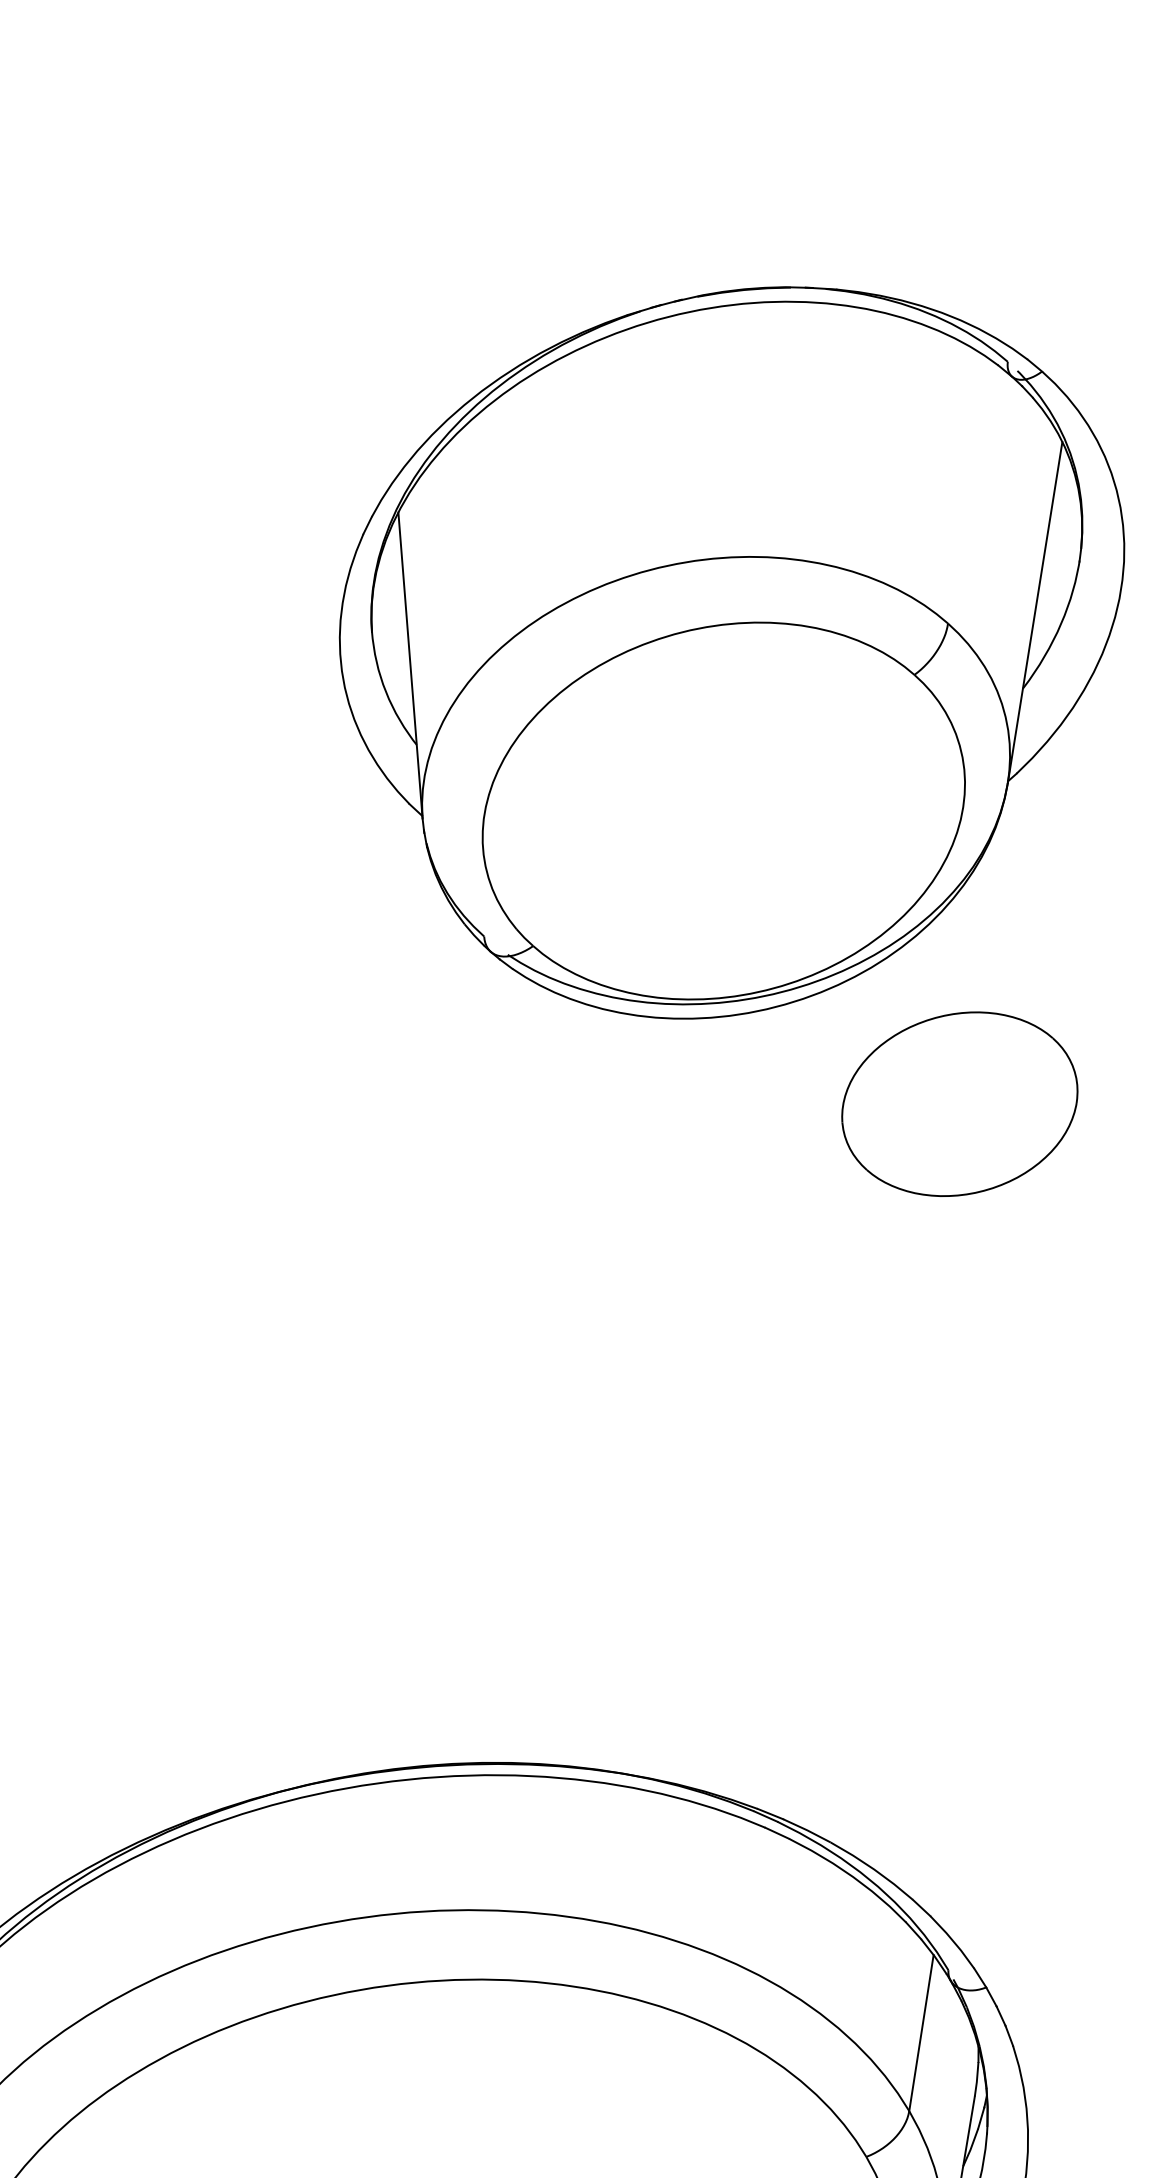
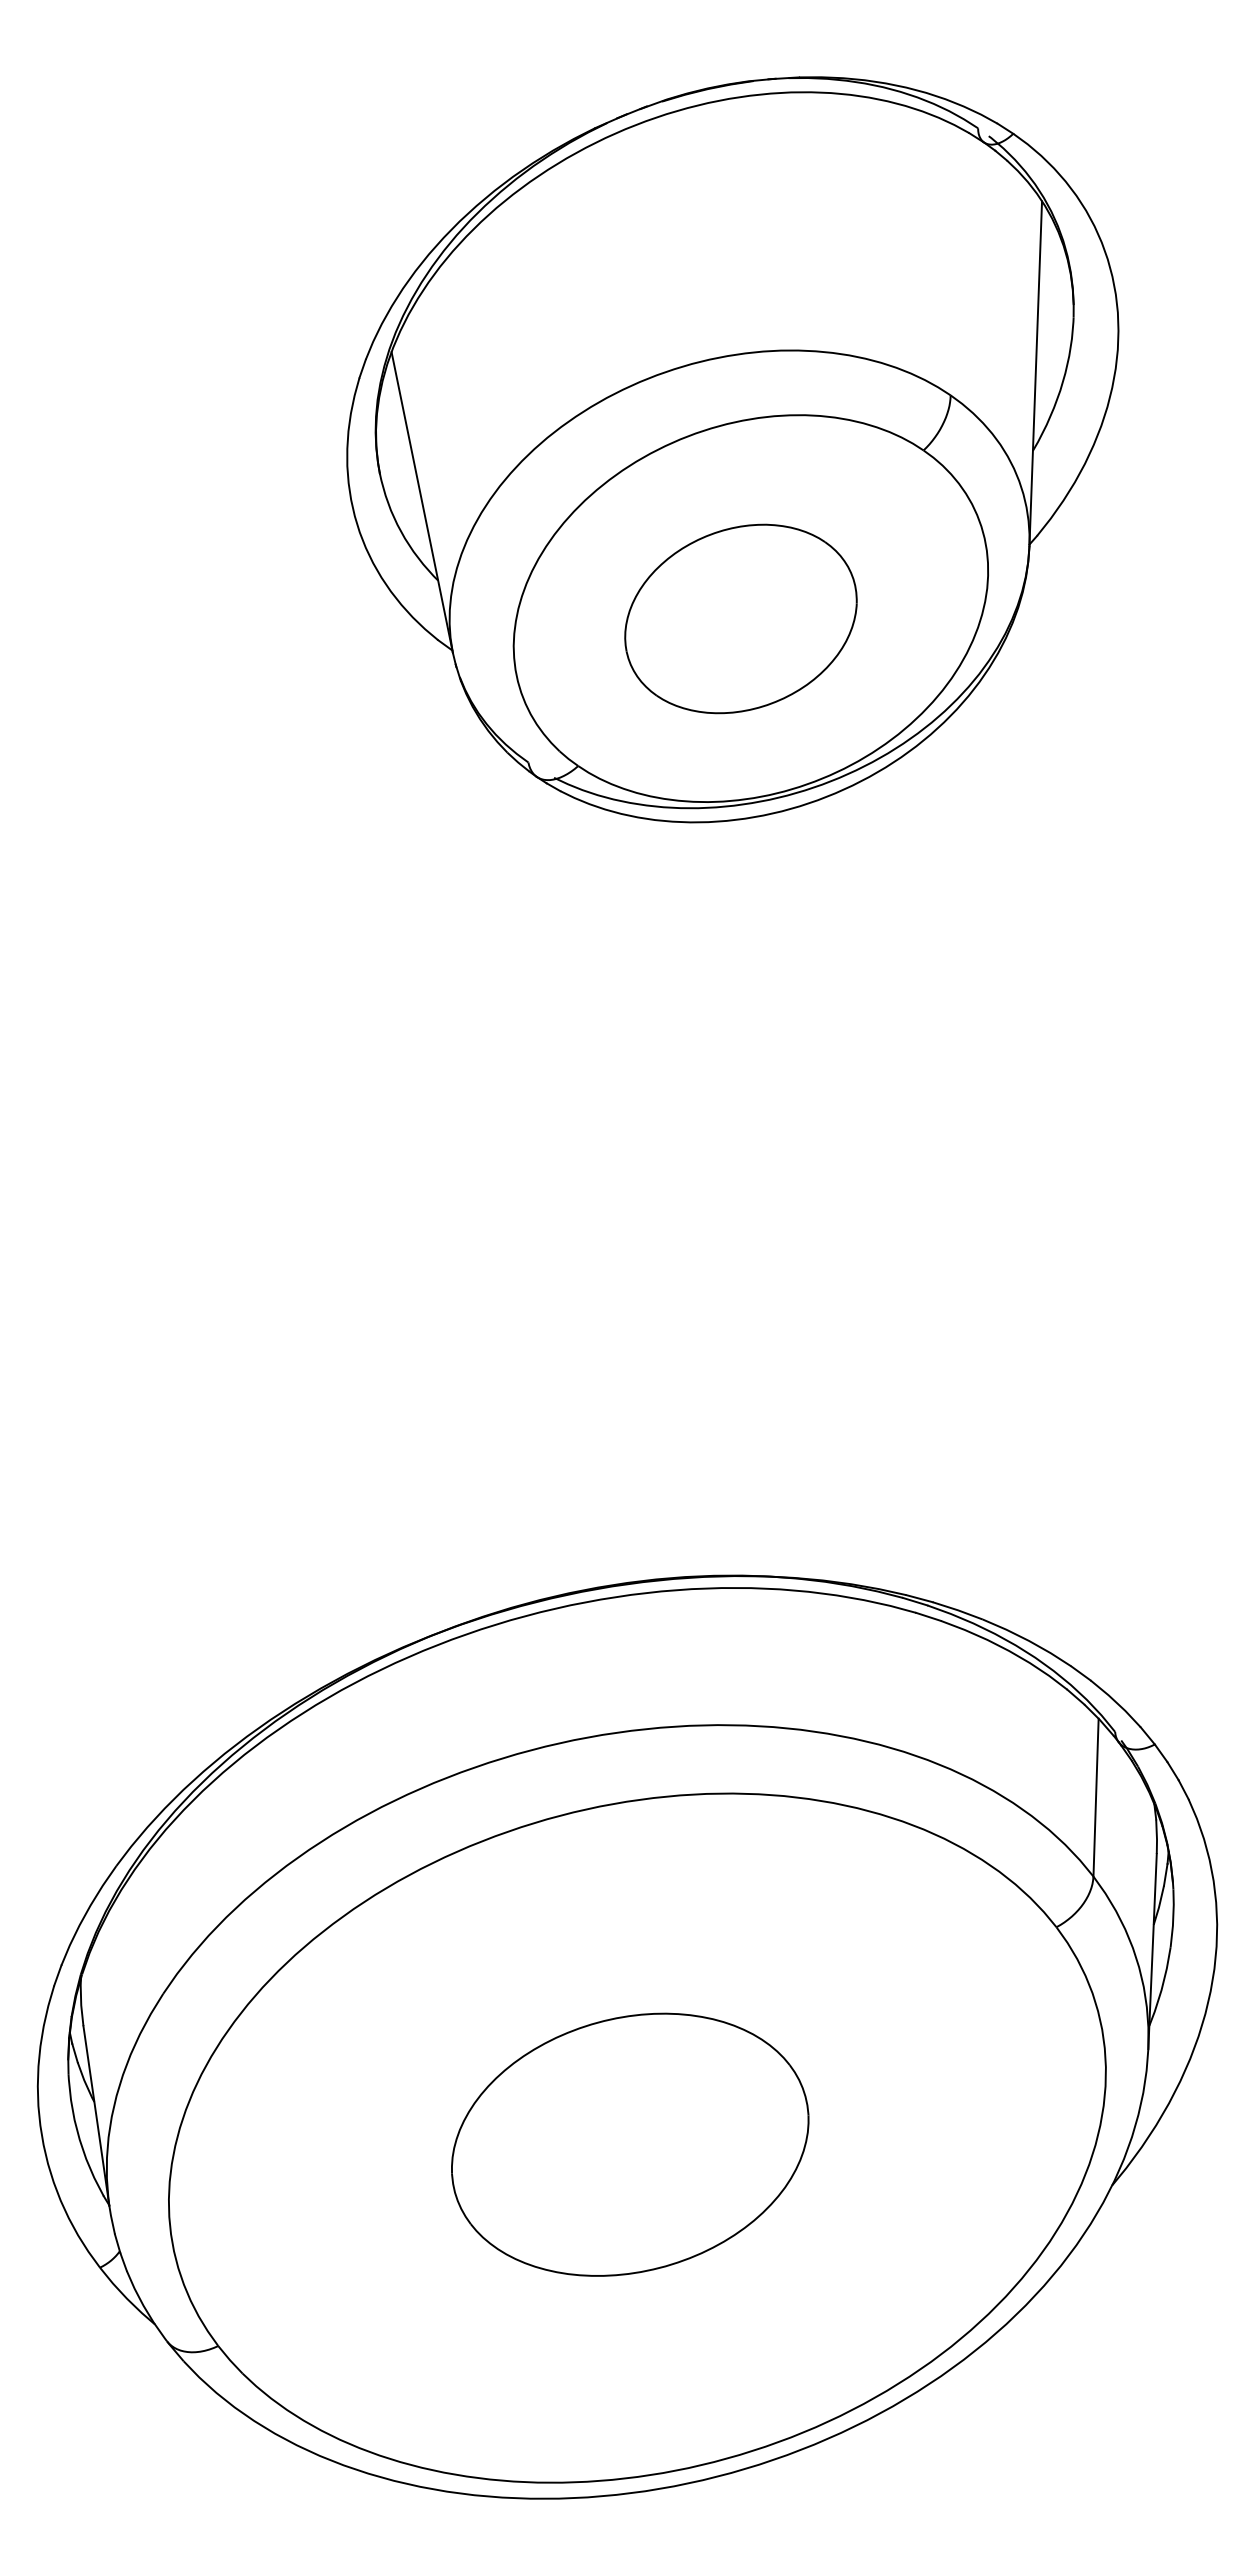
part: (959, 1103) -> (740, 618), moved

